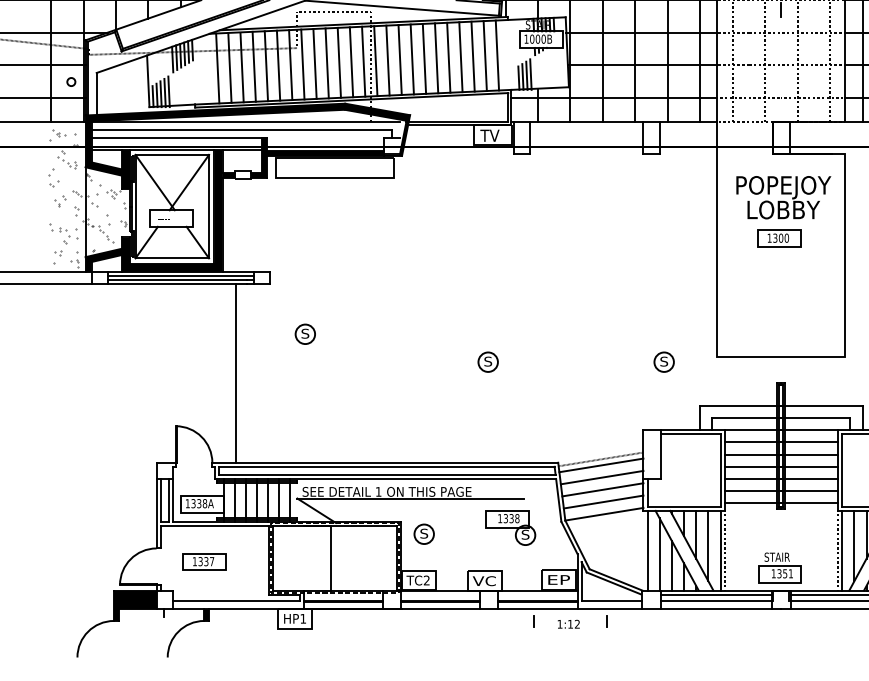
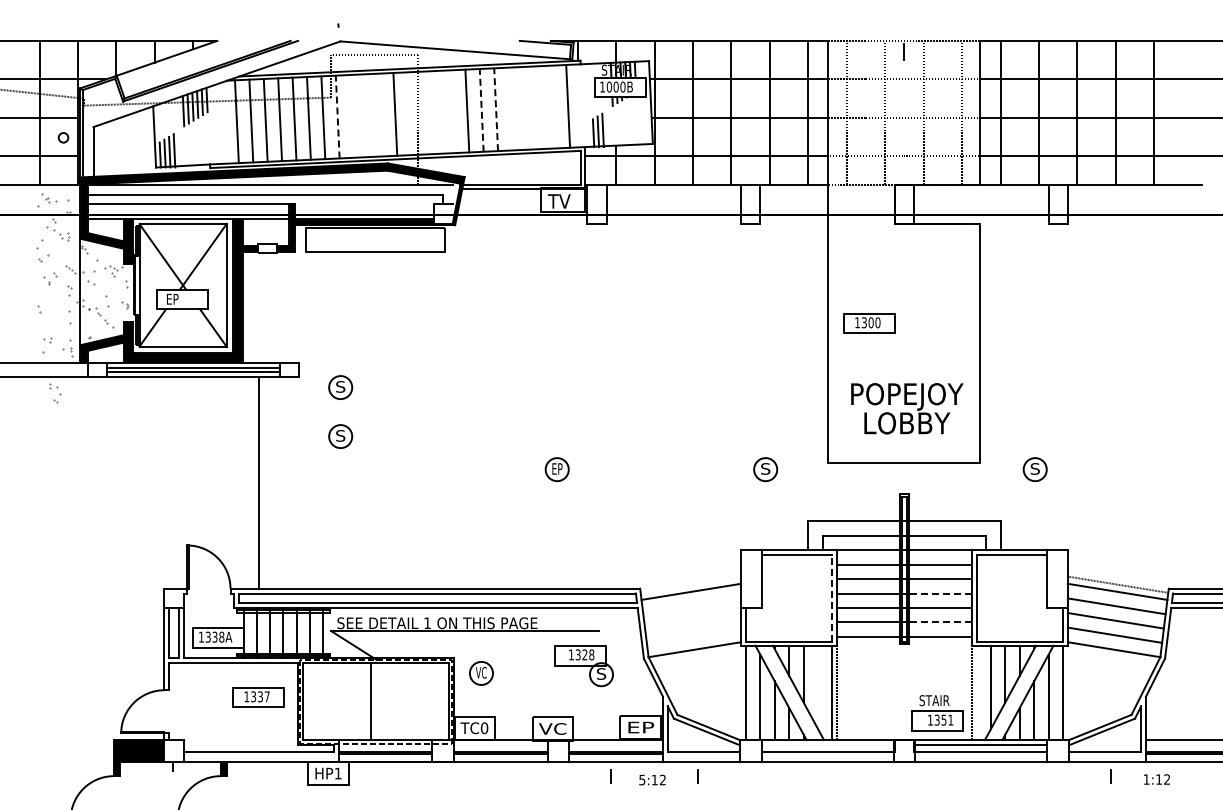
line: (485, 55) -> (553, 106), removed
line: (460, 56) -> (524, 107), removed
line: (473, 56) -> (539, 107), removed
line: (448, 57) -> (510, 108), removed
line: (424, 58) -> (481, 109), solid -> dashed
line: (436, 58) -> (496, 109), solid -> dashed
line: (387, 59) -> (438, 111), removed
line: (399, 59) -> (452, 111), removed
line: (376, 60) -> (424, 112), removed
line: (363, 61) -> (409, 113), removed
line: (338, 62) -> (380, 114), removed
line: (315, 63) -> (352, 115), removed
line: (327, 63) -> (366, 115), removed
line: (302, 64) -> (337, 116), solid -> dashed
line: (530, 74) -> (607, 128), removed
line: (169, 91) -> (179, 149), removed
text: (783, 197) -> (907, 408), moved
text: (164, 217) -> (173, 298), ---- -> EP
part: (64, 235) -> (55, 393), moved
part: (779, 238) -> (869, 323), moved
part: (305, 292) -> (340, 387), added
text: (488, 361) -> (557, 468), S -> EP
line: (601, 459) -> (691, 584), removed
line: (810, 466) -> (938, 593), solid -> dashed
line: (720, 470) -> (832, 597), solid -> dashed
line: (602, 477) -> (692, 606), removed
line: (603, 489) -> (693, 620), removed
line: (810, 491) -> (938, 622), solid -> dashed
line: (603, 501) -> (693, 634), removed
text: (511, 519) -> (584, 655), 1338 -> 1328
text: (423, 533) -> (480, 672), S -> VC
line: (707, 546) -> (817, 687), removed
line: (842, 551) -> (976, 693), removed
part: (204, 562) -> (258, 697), moved
part: (779, 568) -> (937, 713), moved
text: (426, 580) -> (484, 728), TC2 -> TC0
line: (716, 594) -> (827, 744), removed
text: (560, 623) -> (642, 779), 1:12 -> 5:12

